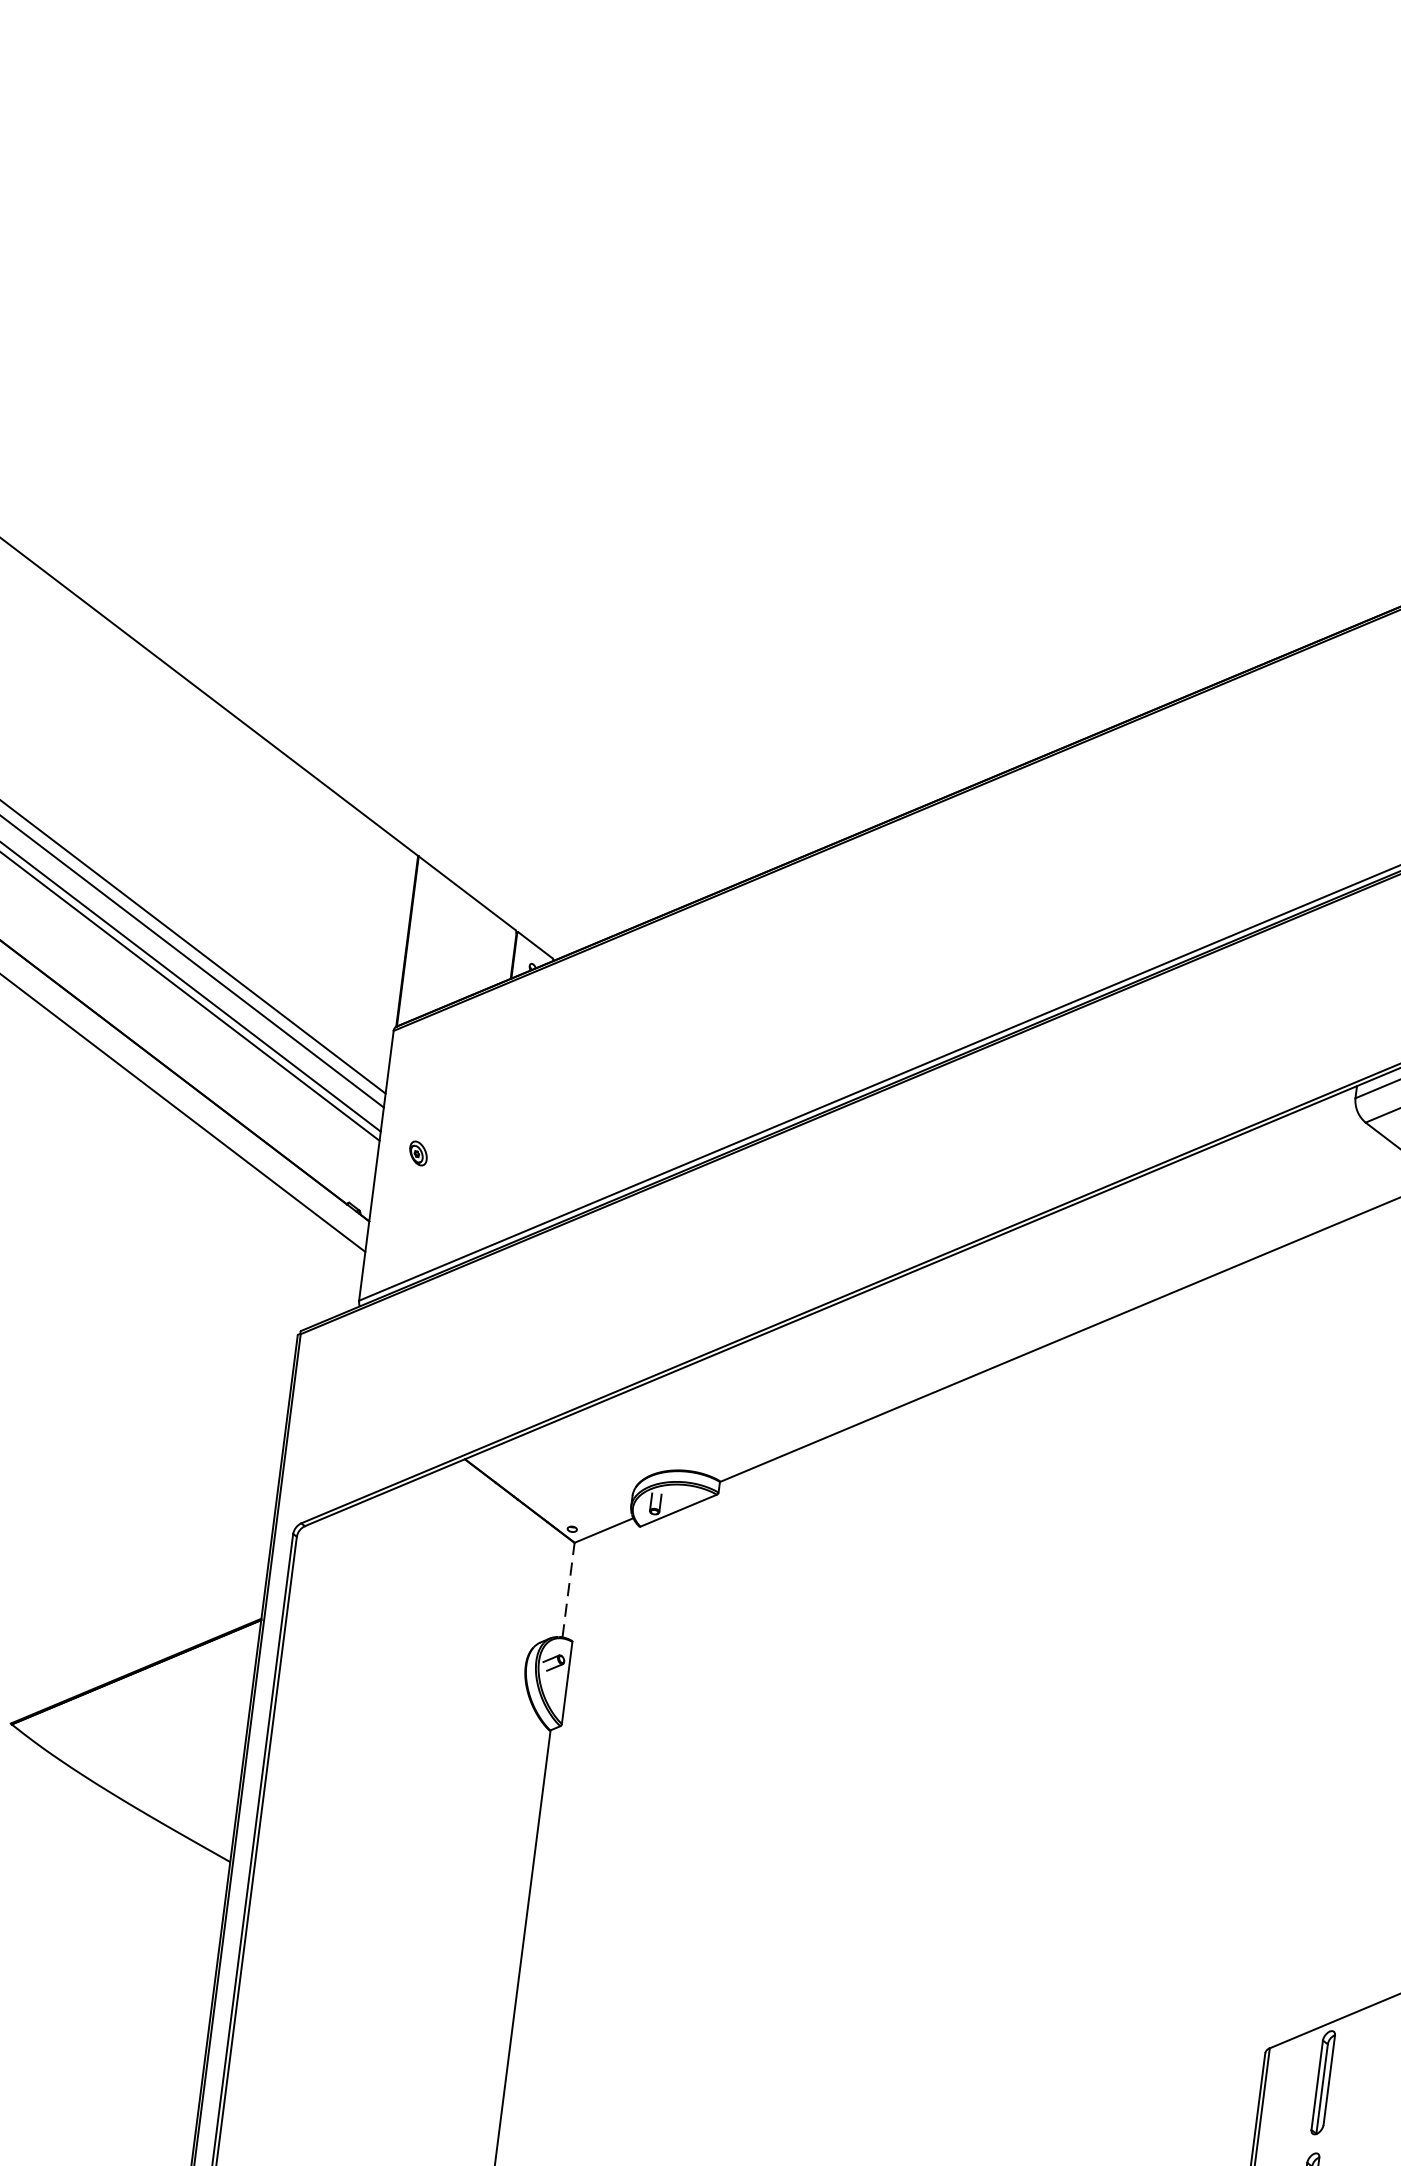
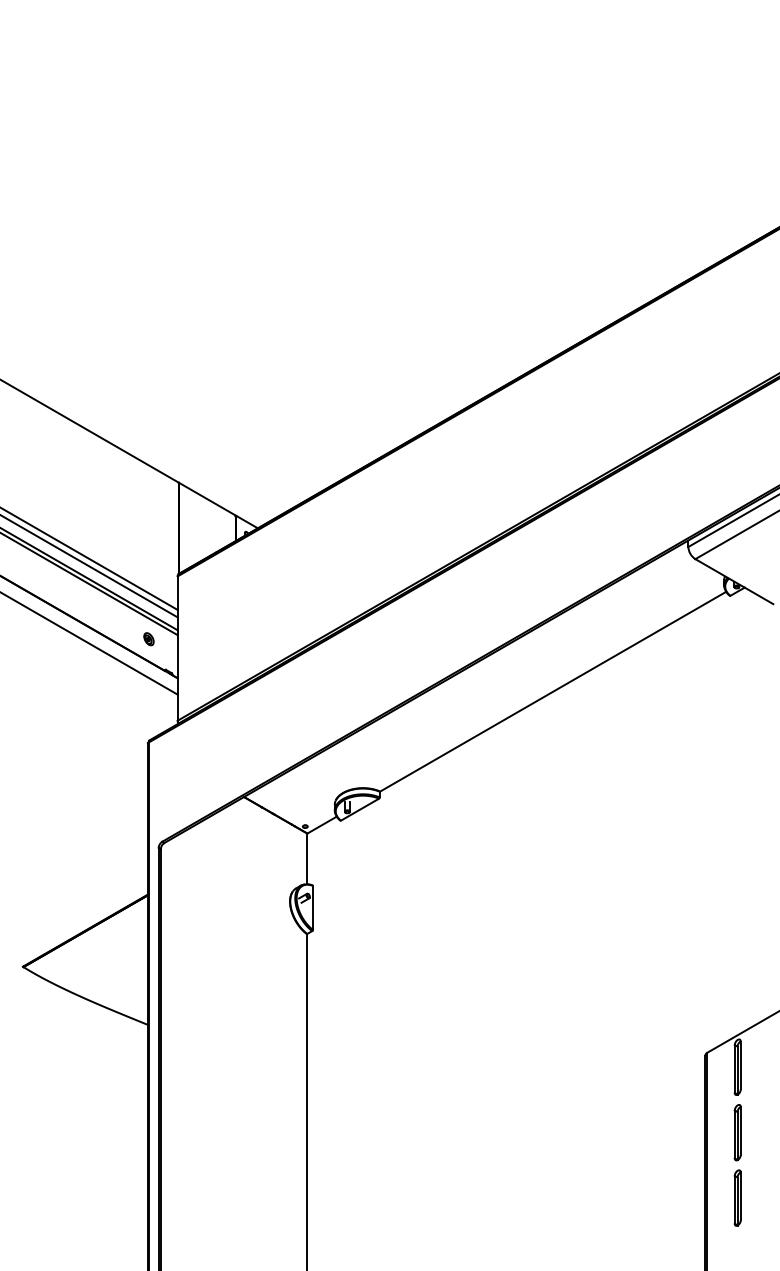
part: (417, 1153) -> (148, 639), moved
line: (568, 1589) -> (307, 858), dashed -> solid

